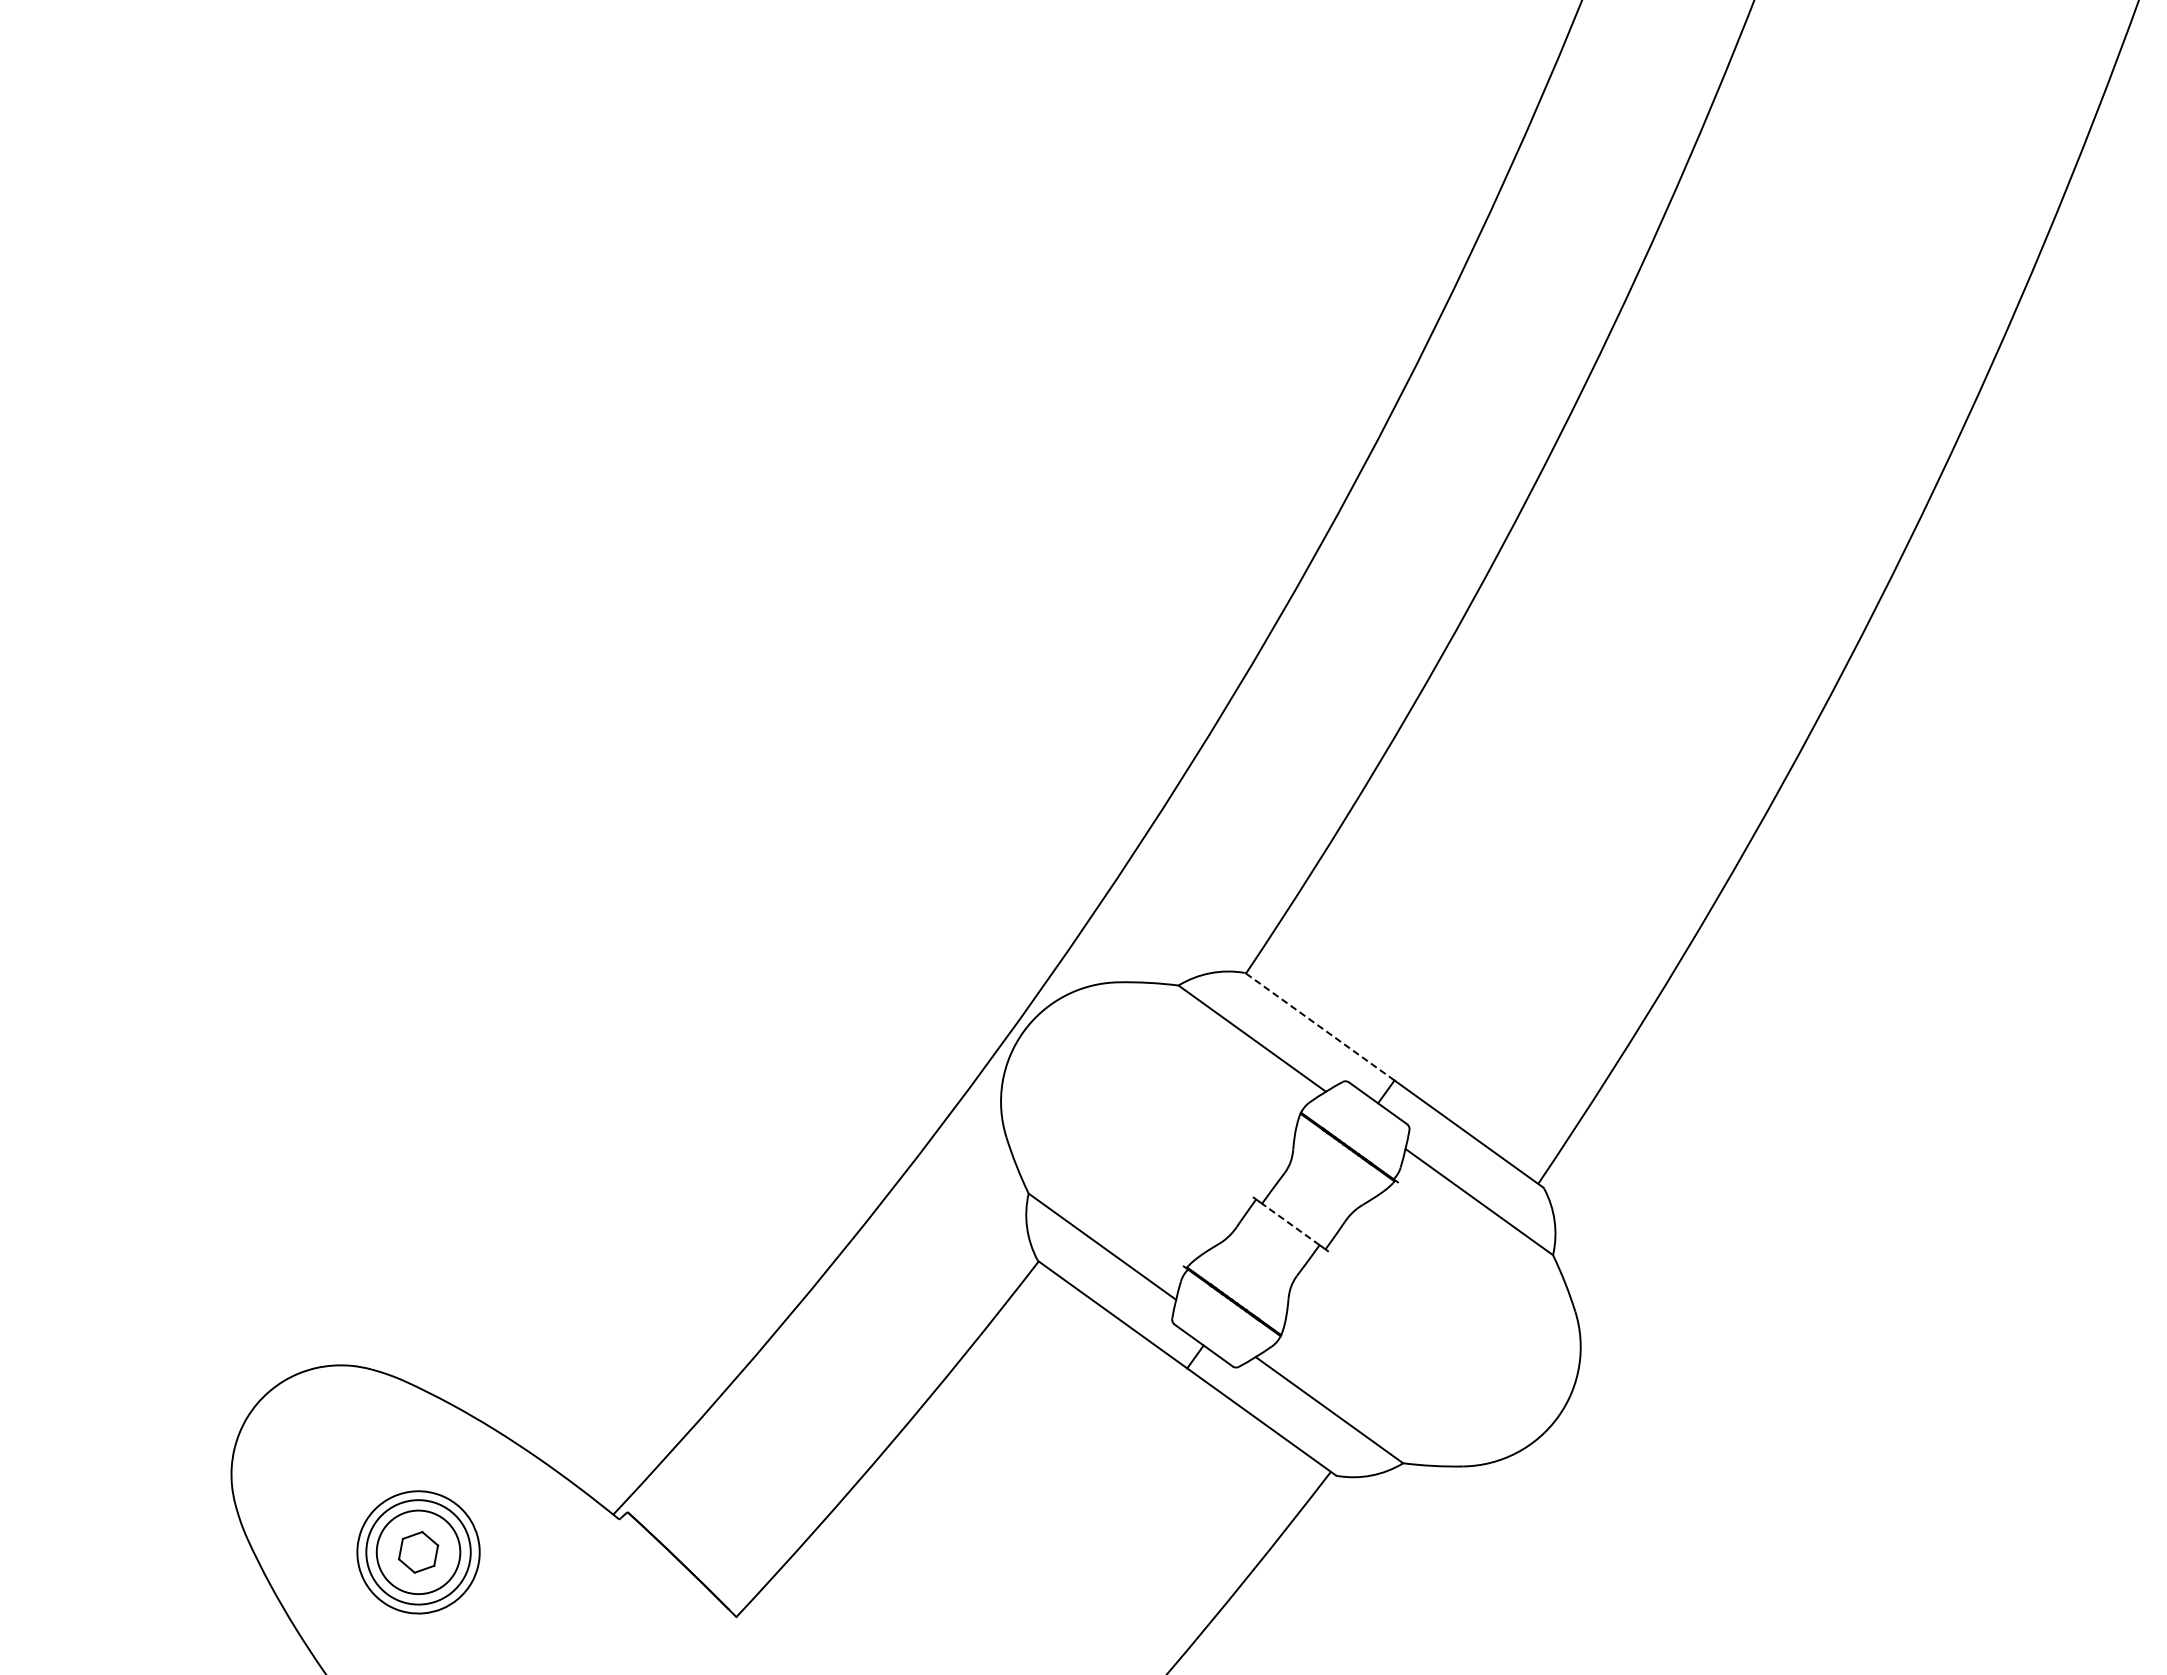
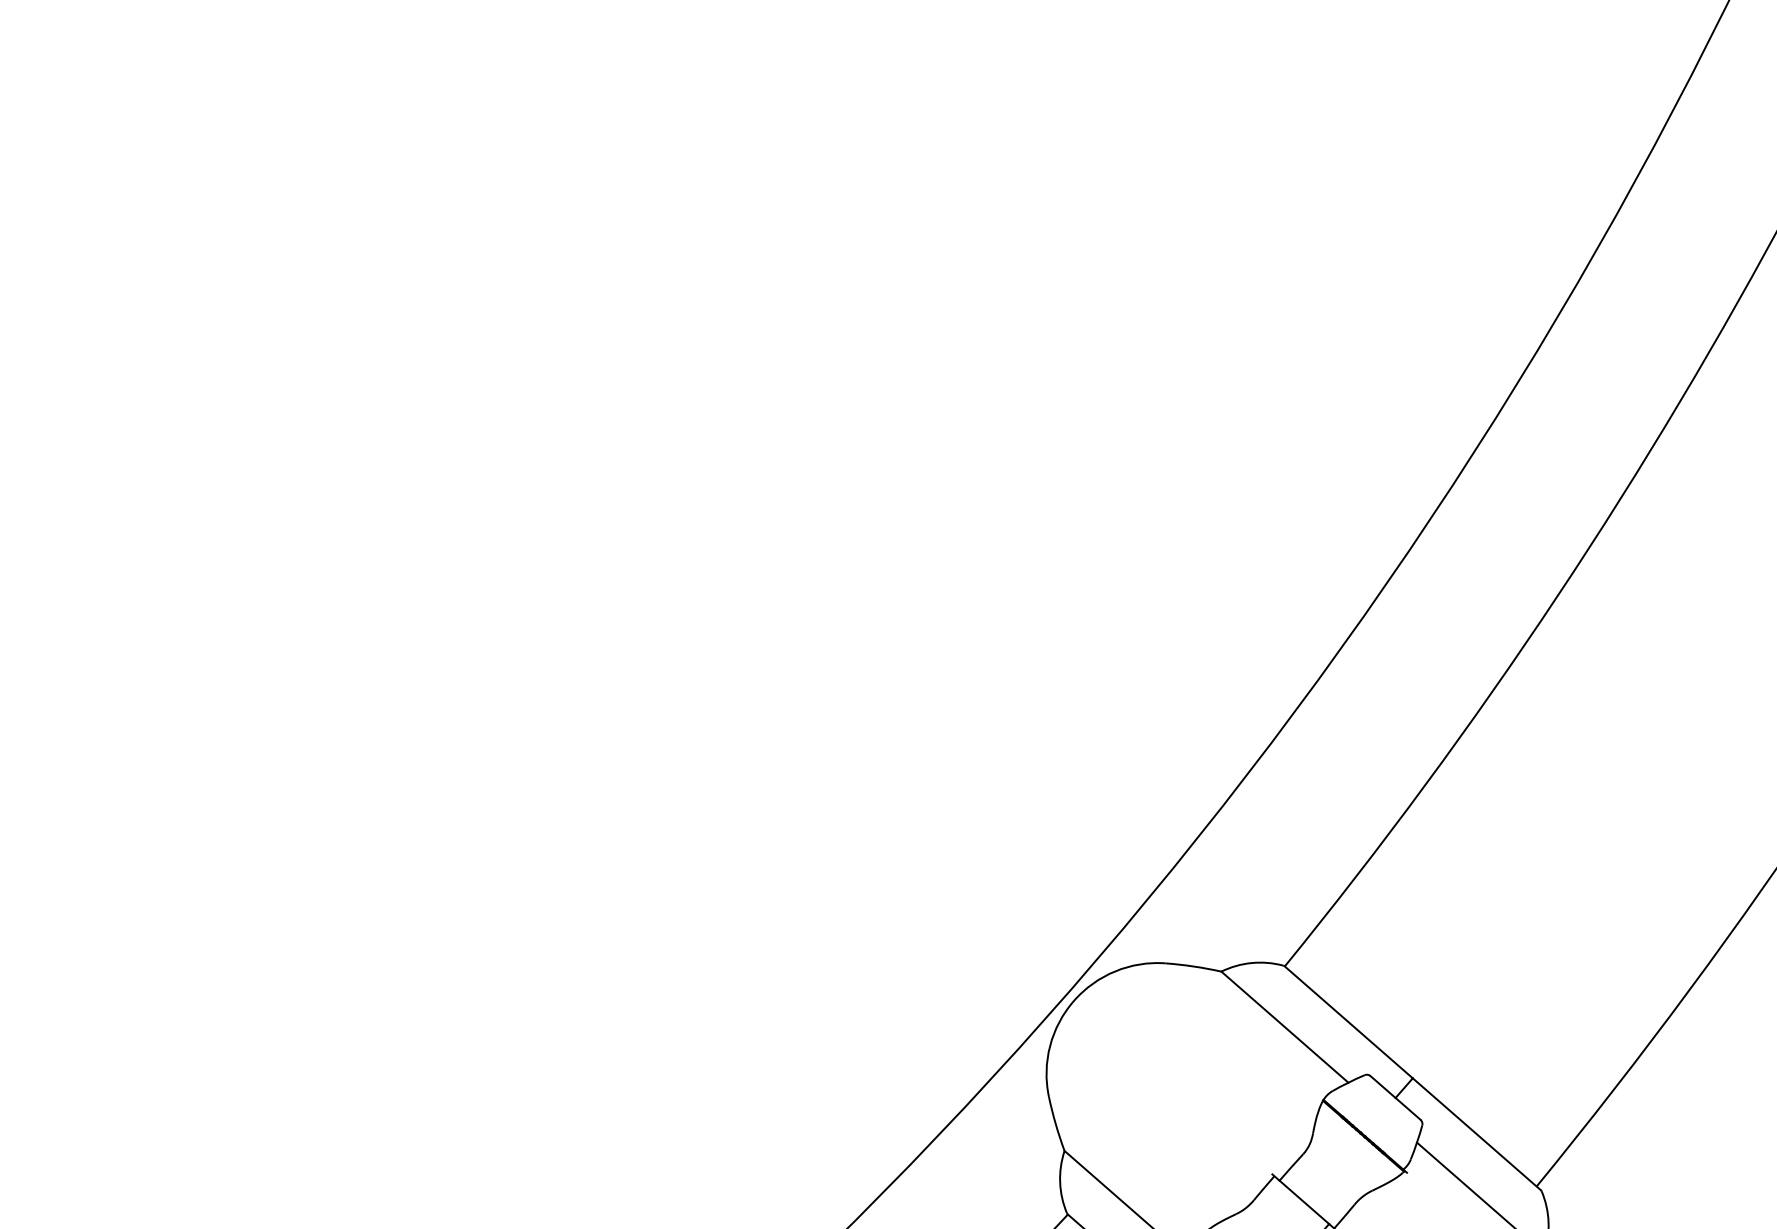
line: (1320, 1026) -> (1349, 1021), dashed -> solid
line: (1290, 1224) -> (1304, 1202), dashed -> solid

